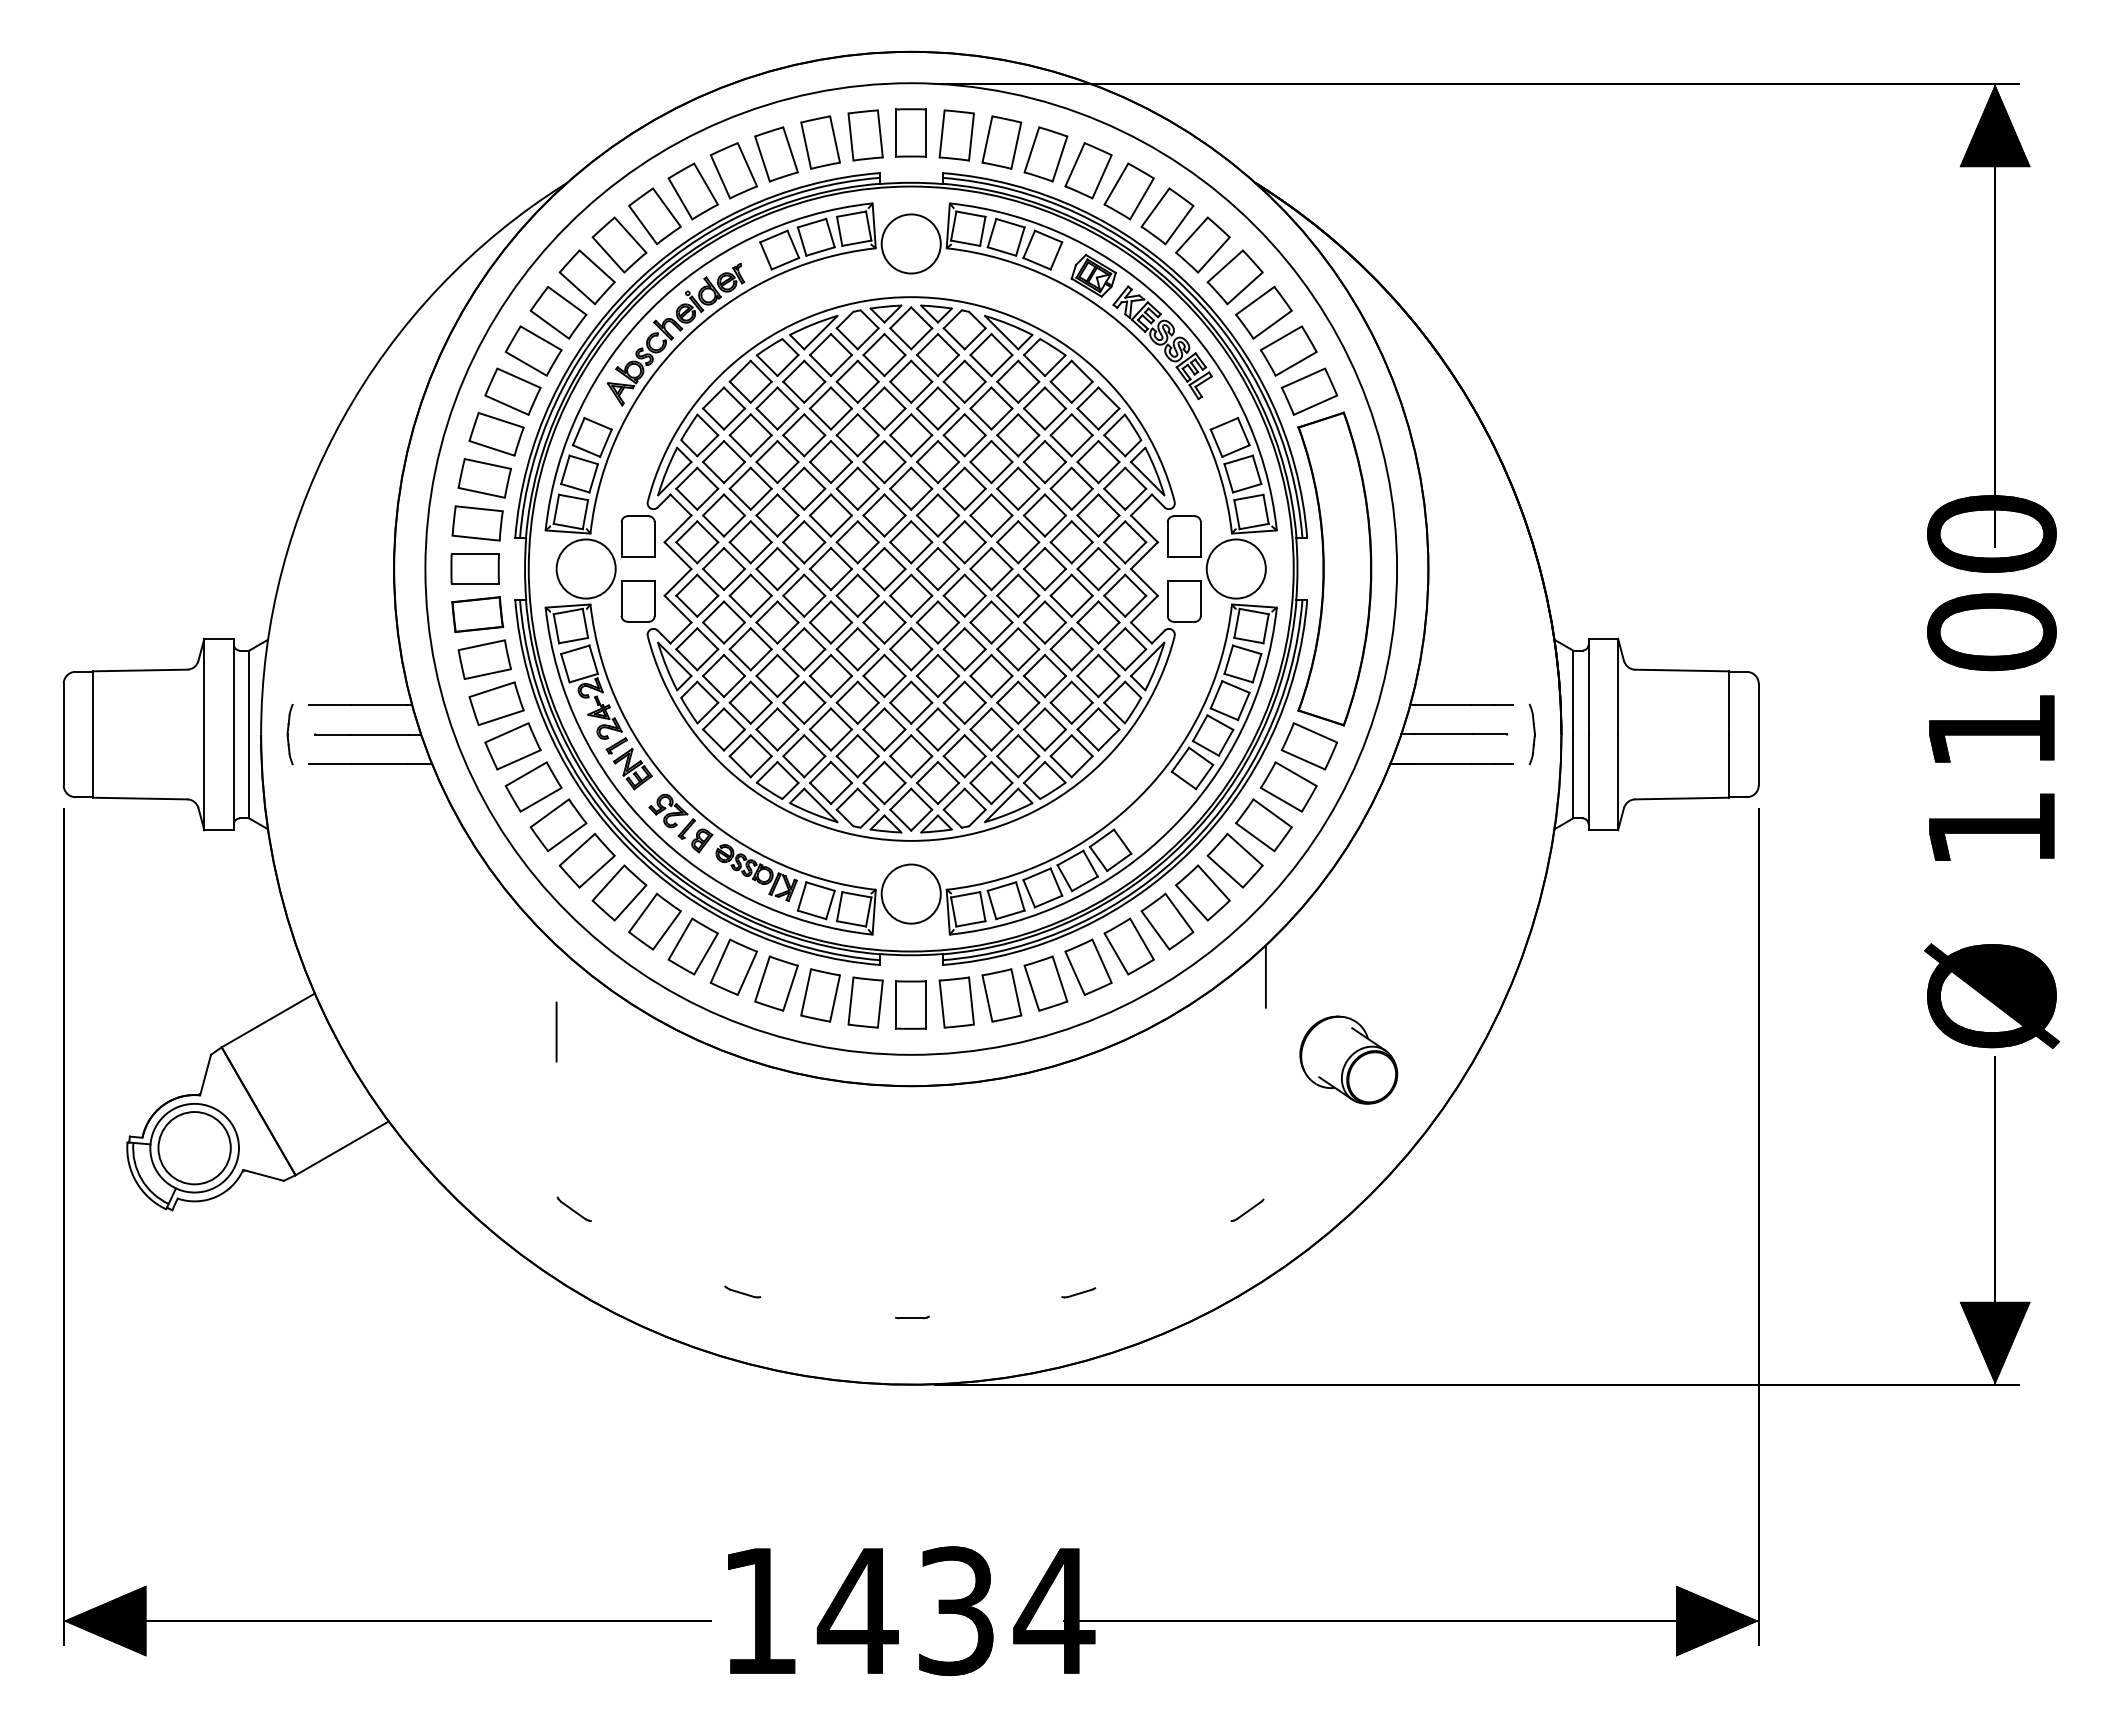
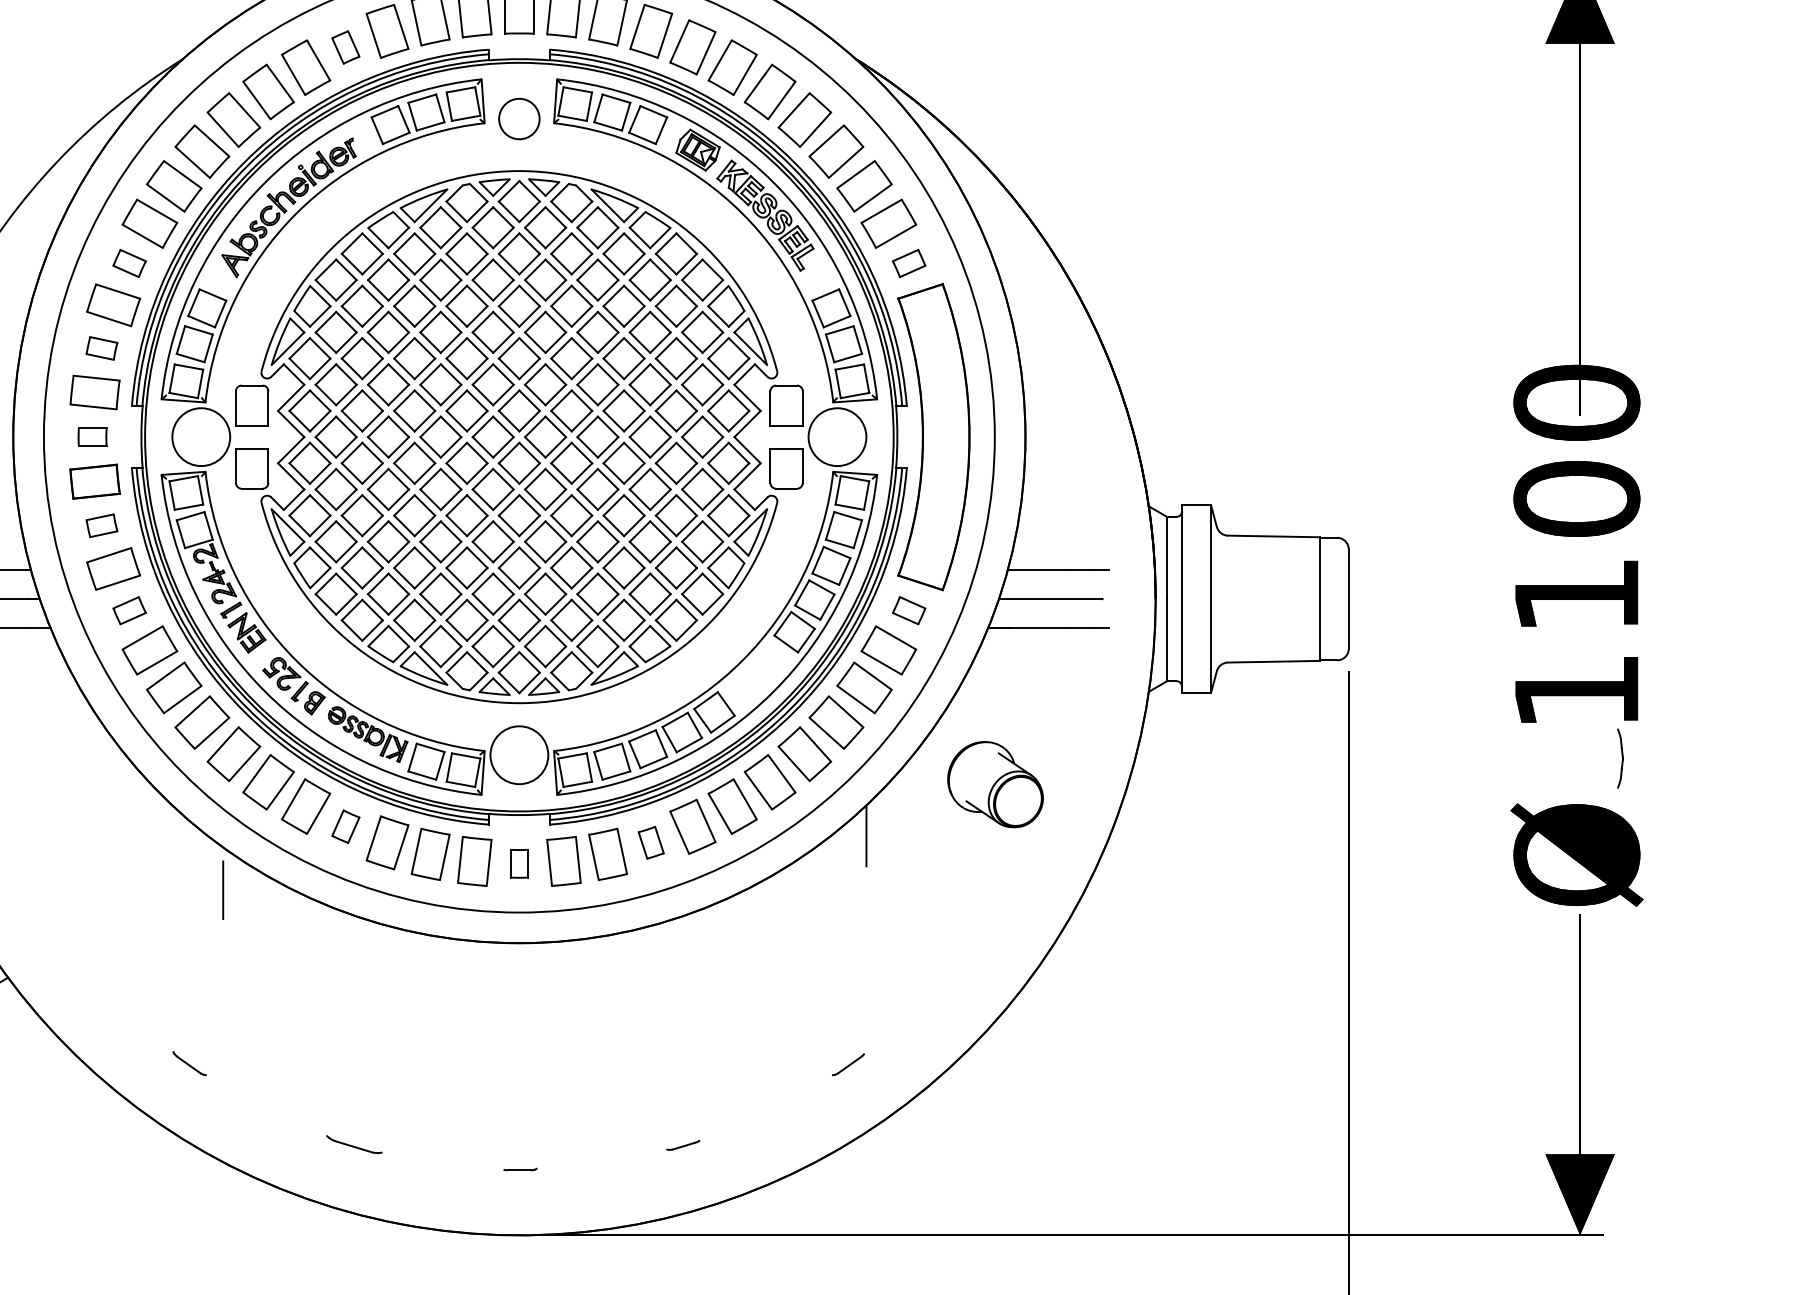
part: (733, 170) -> (345, 47), size x0.6
circle: (910, 243) -> (518, 118), size x0.7
part: (512, 391) -> (129, 263), size x0.6
part: (1309, 391) -> (909, 263), size x0.6
part: (484, 478) -> (101, 348), size x0.6
part: (474, 568) -> (91, 436), size x0.6
part: (484, 659) -> (101, 525), size x0.6
part: (1531, 734) -> (1619, 758), moved
part: (512, 746) -> (129, 610), size x0.6
part: (1309, 746) -> (909, 610), size x0.6
part: (733, 966) -> (345, 826), size x0.6
part: (1045, 983) -> (650, 842), size x0.6
part: (910, 1004) -> (518, 863), size x0.6
line: (556, 1031) -> (223, 889), moved
part: (1348, 1059) -> (995, 784), moved
part: (742, 1291) -> (354, 1144), size x1.6

